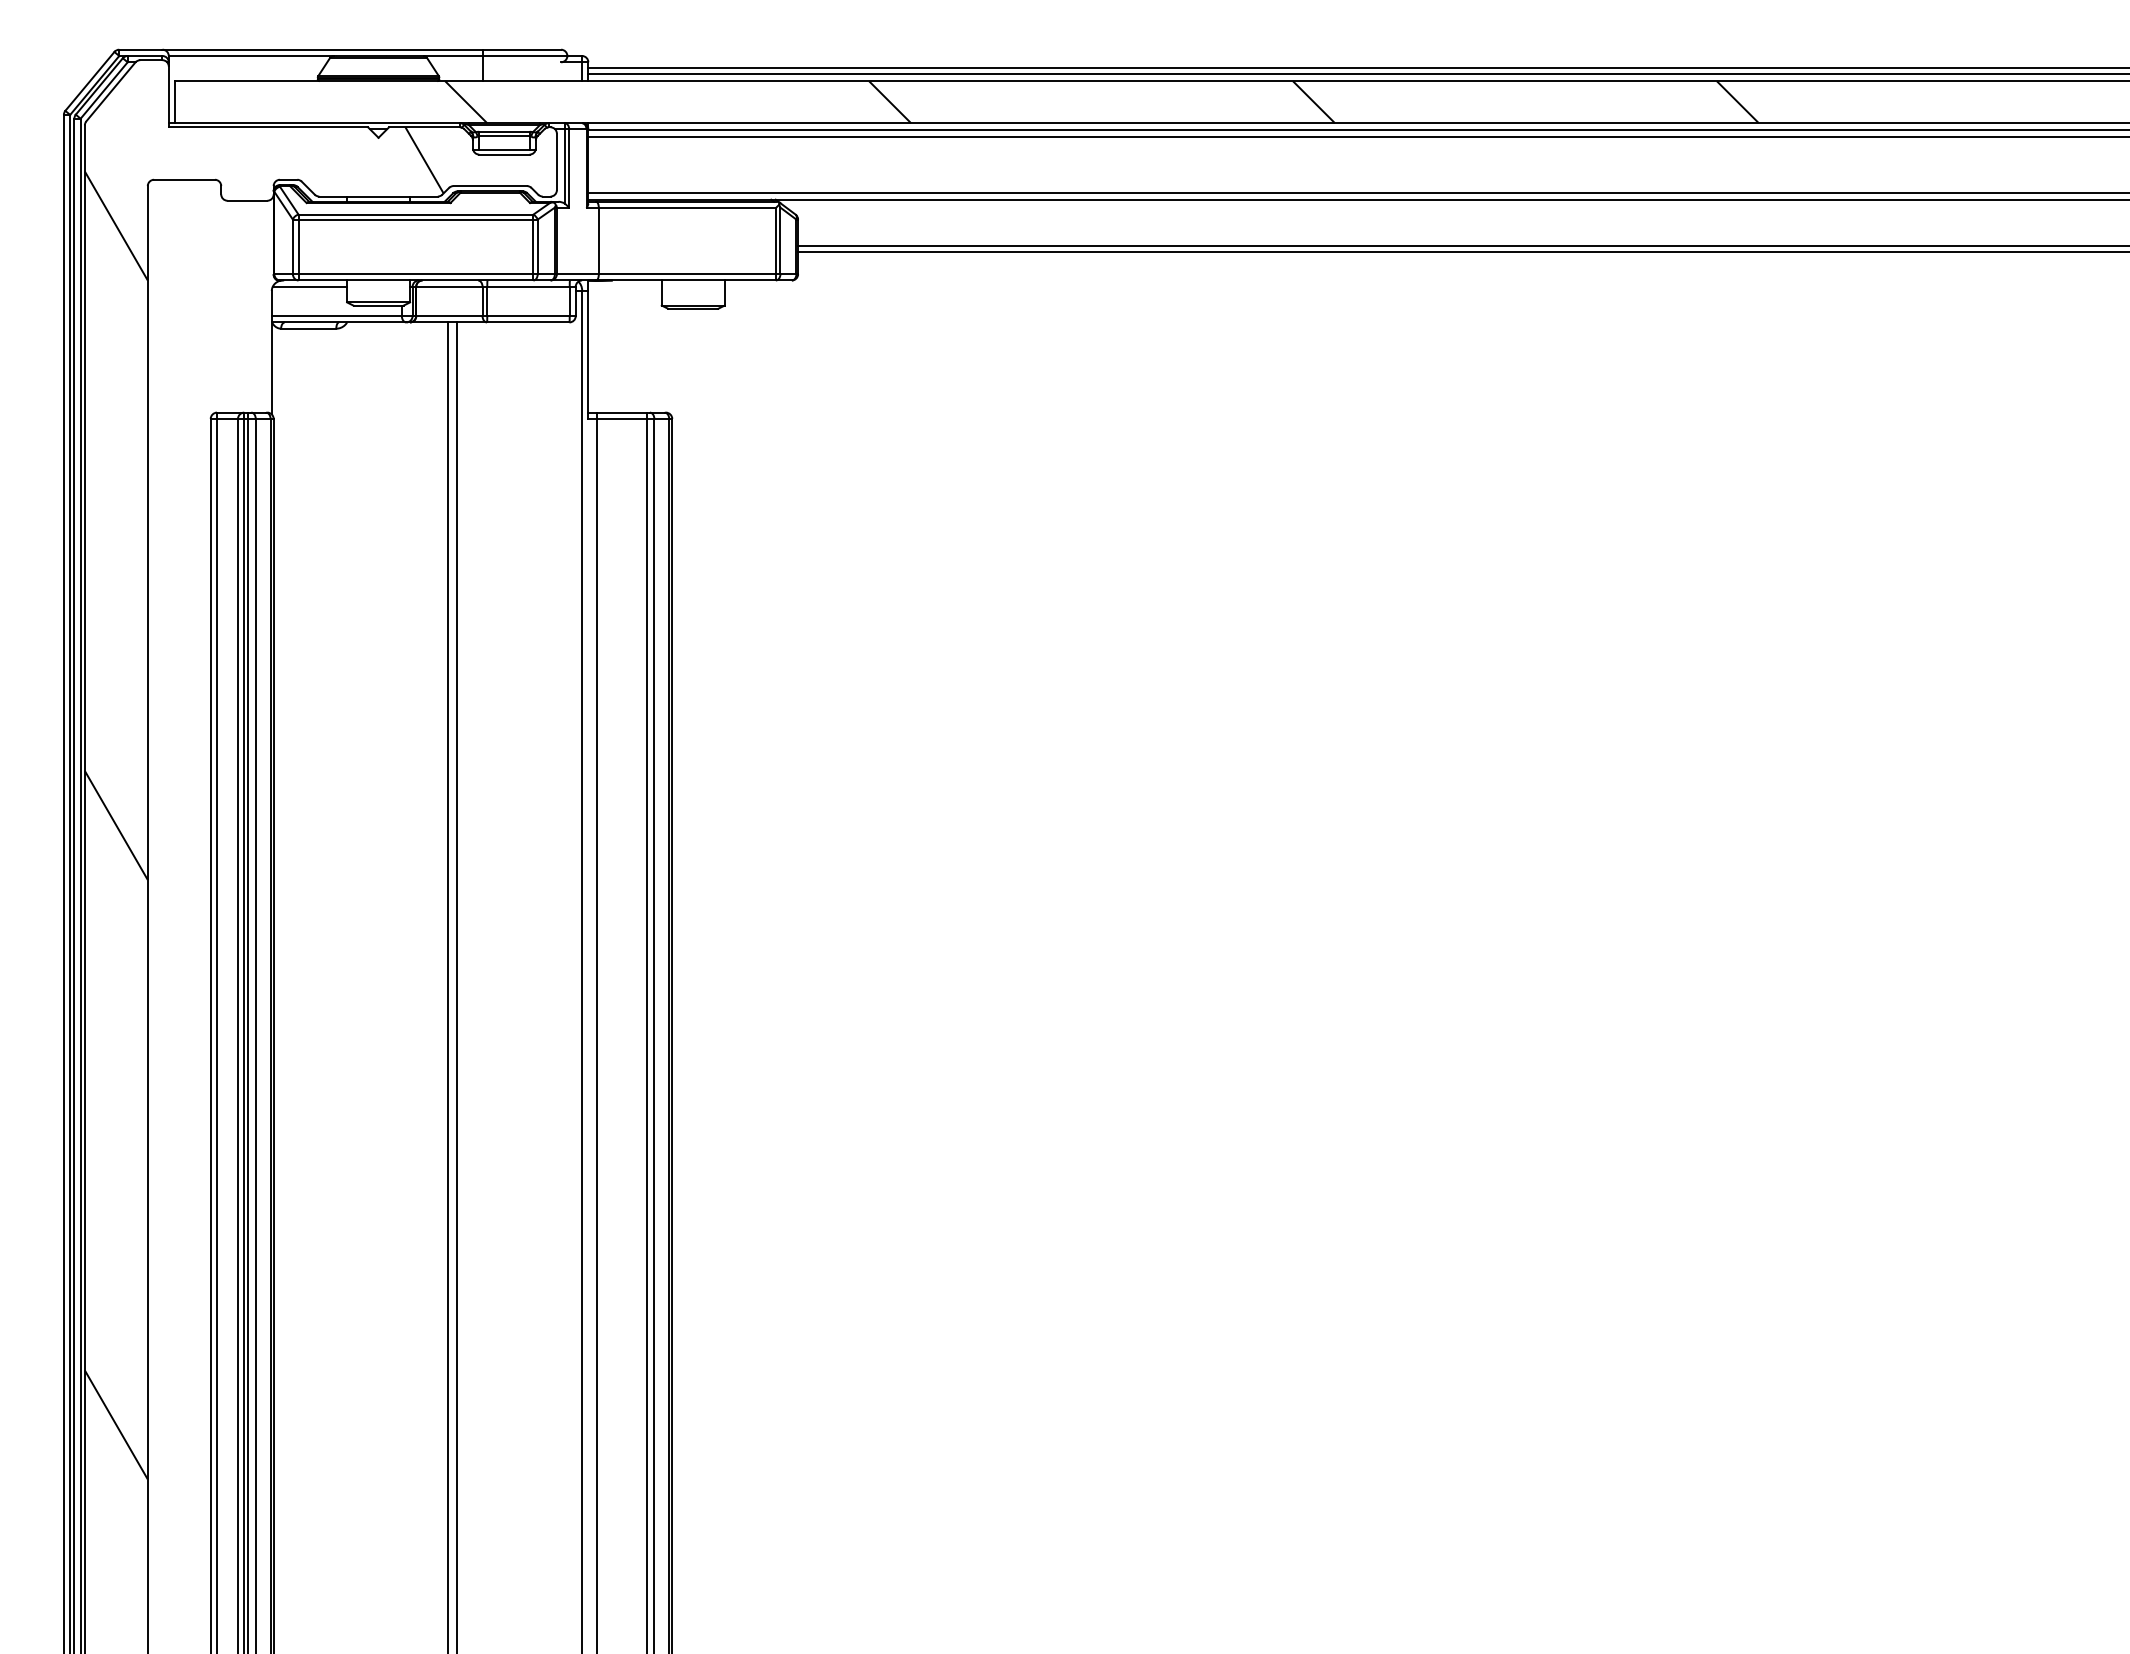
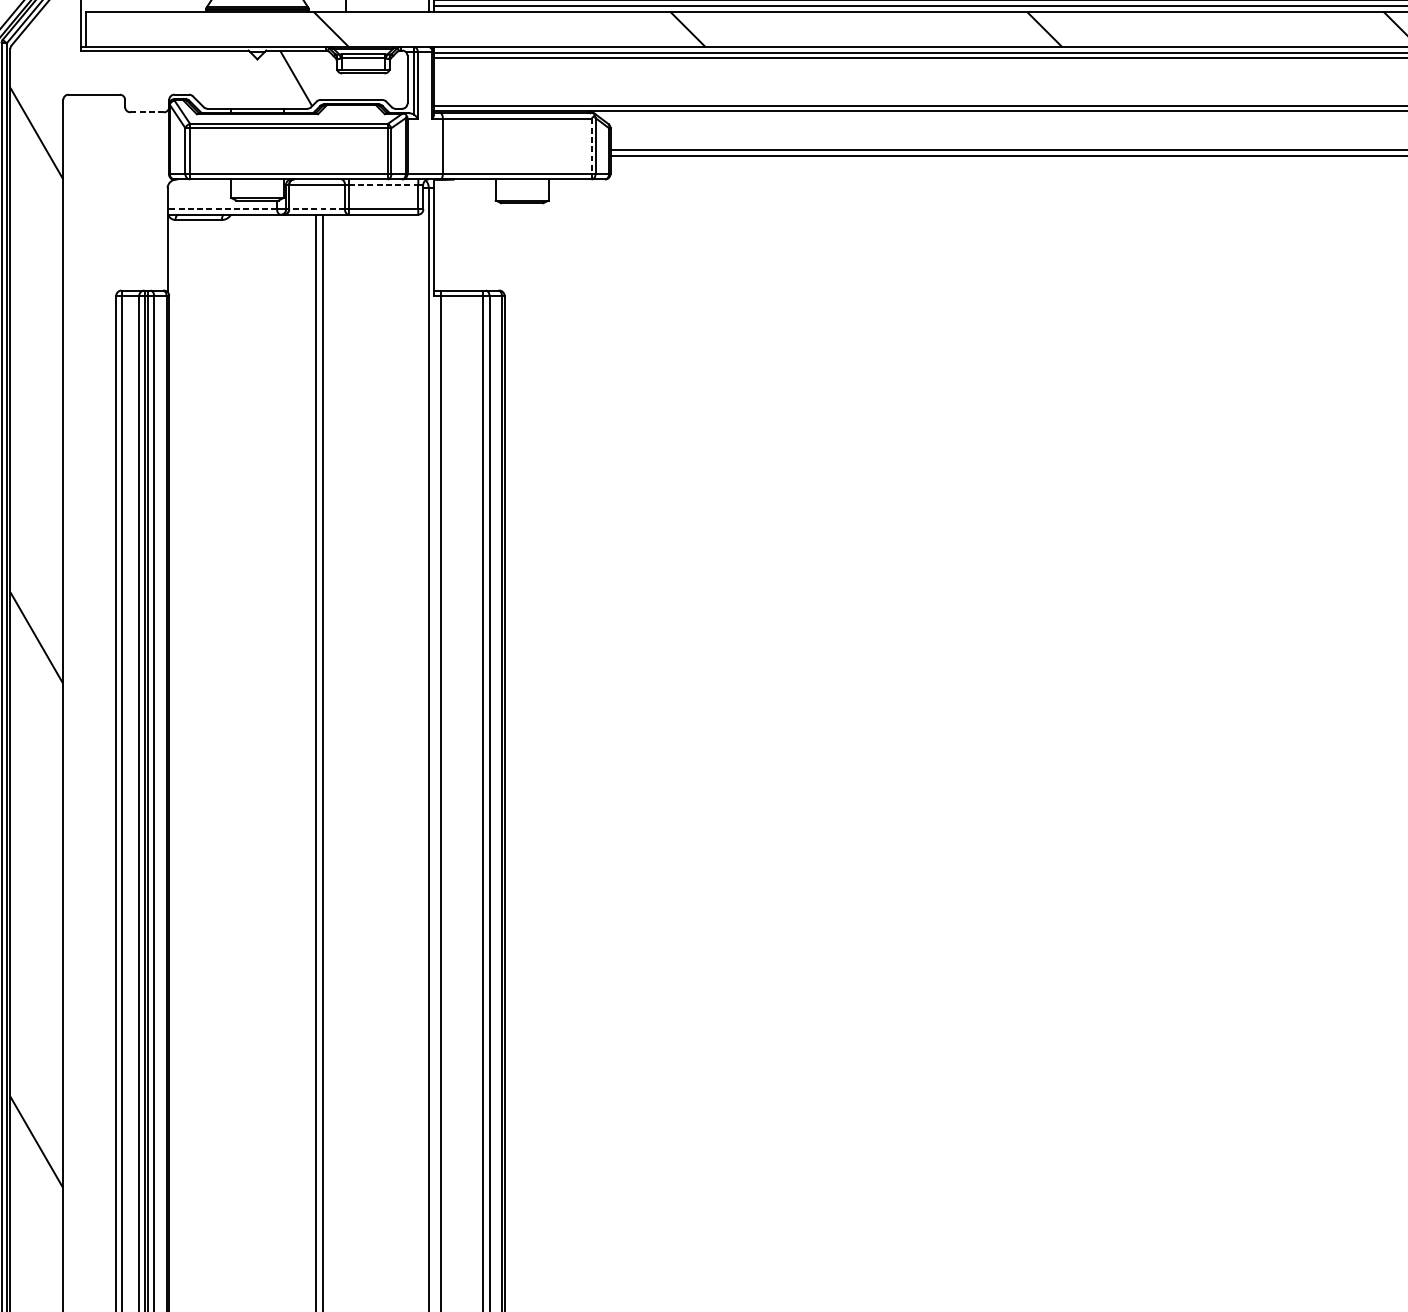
line: (247, 200) -> (147, 112), solid -> dashed
line: (775, 241) -> (591, 146), solid -> dashed
line: (309, 286) -> (199, 184), removed
line: (529, 286) -> (384, 184), solid -> dashed
line: (336, 316) -> (222, 209), solid -> dashed
line: (448, 316) -> (316, 209), solid -> dashed

